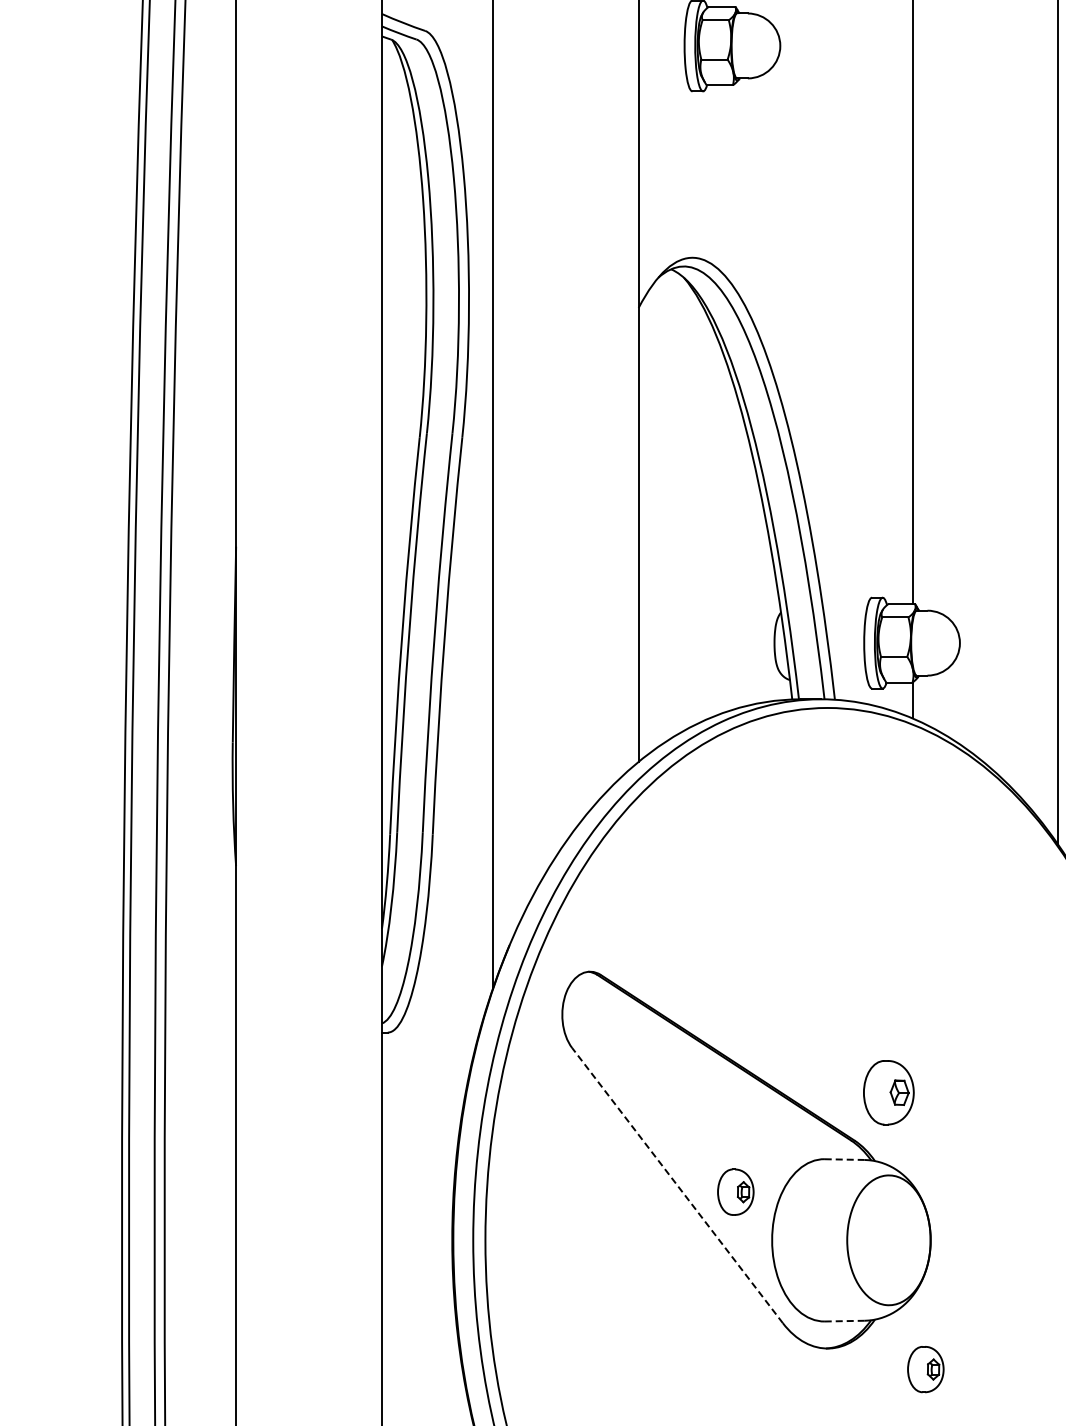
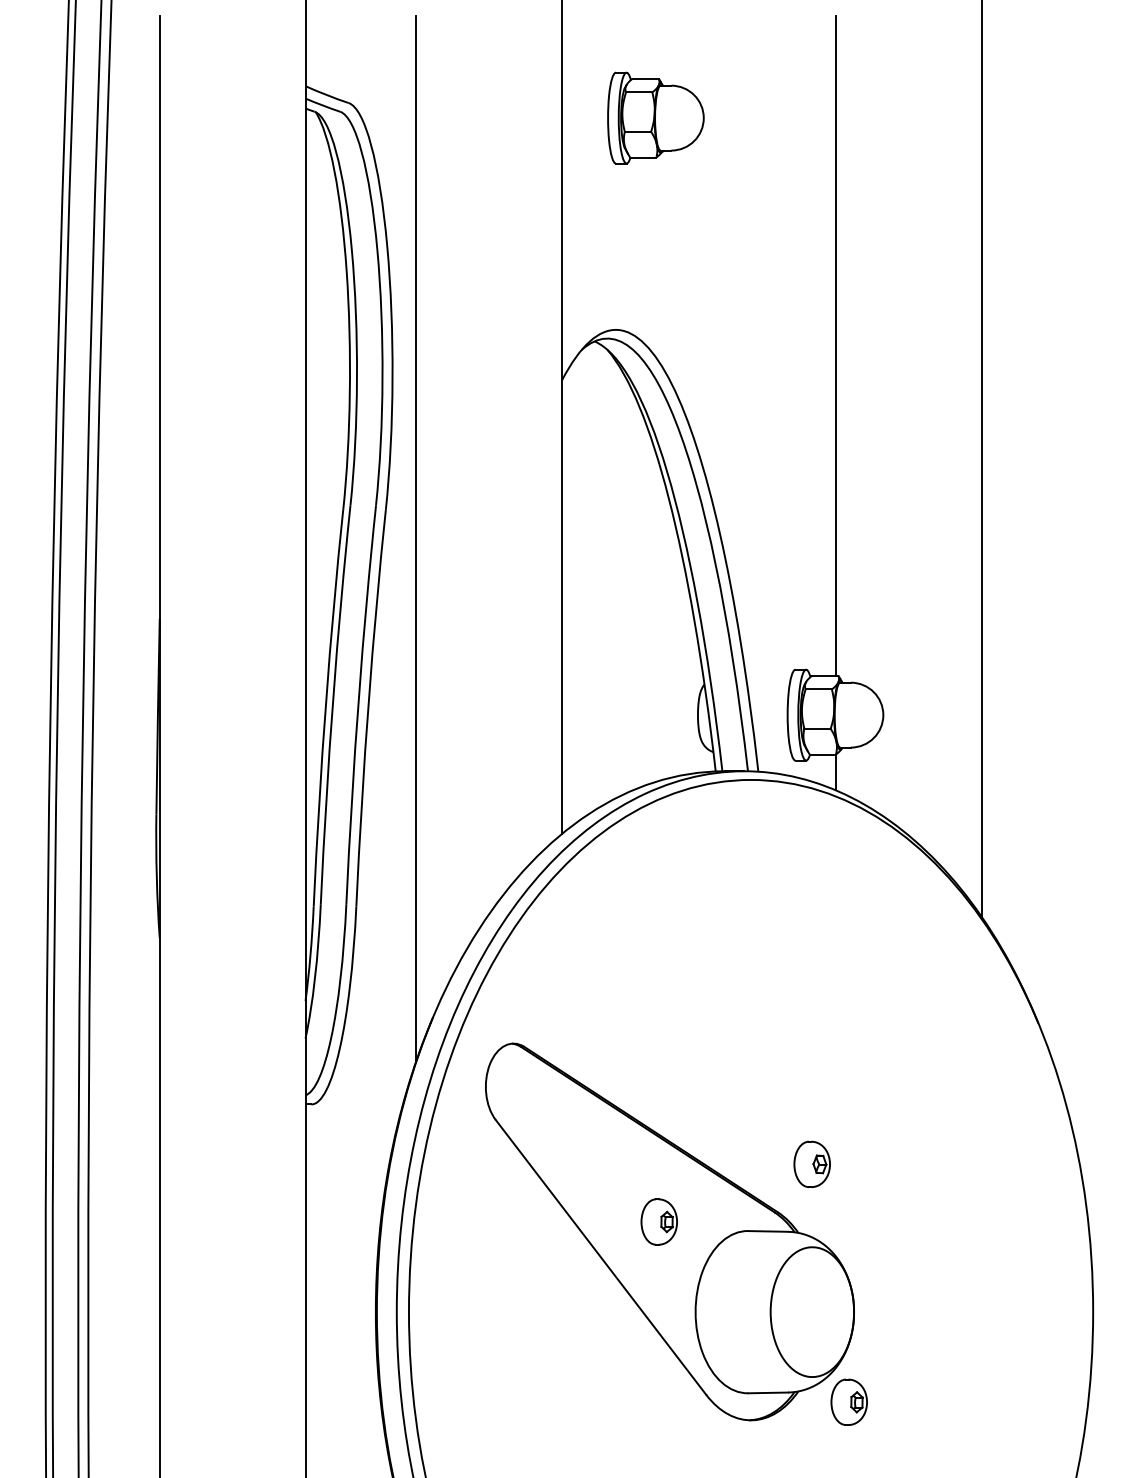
part: (888, 1091) -> (811, 1163), size x0.71
line: (845, 1159) -> (768, 1231), dashed -> solid
line: (677, 1185) -> (600, 1257), dashed -> solid
part: (735, 1191) -> (658, 1221), moved
line: (845, 1320) -> (768, 1392), dashed -> solid
part: (925, 1368) -> (848, 1401), moved

